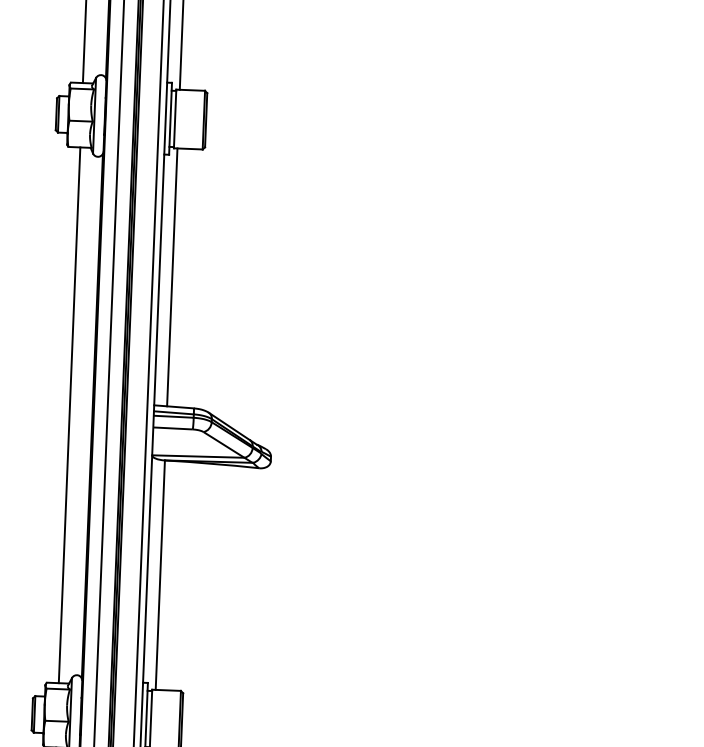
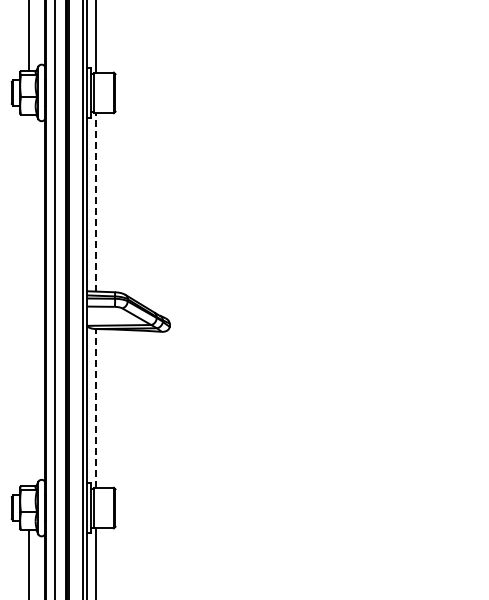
line: (172, 276) -> (96, 201), solid -> dashed
line: (69, 415) -> (29, 300), removed
line: (160, 573) -> (96, 407), solid -> dashed

